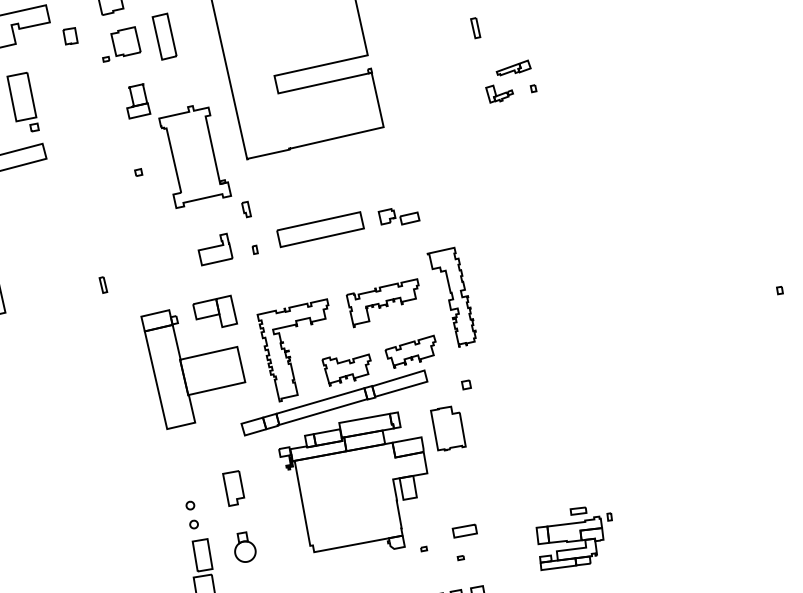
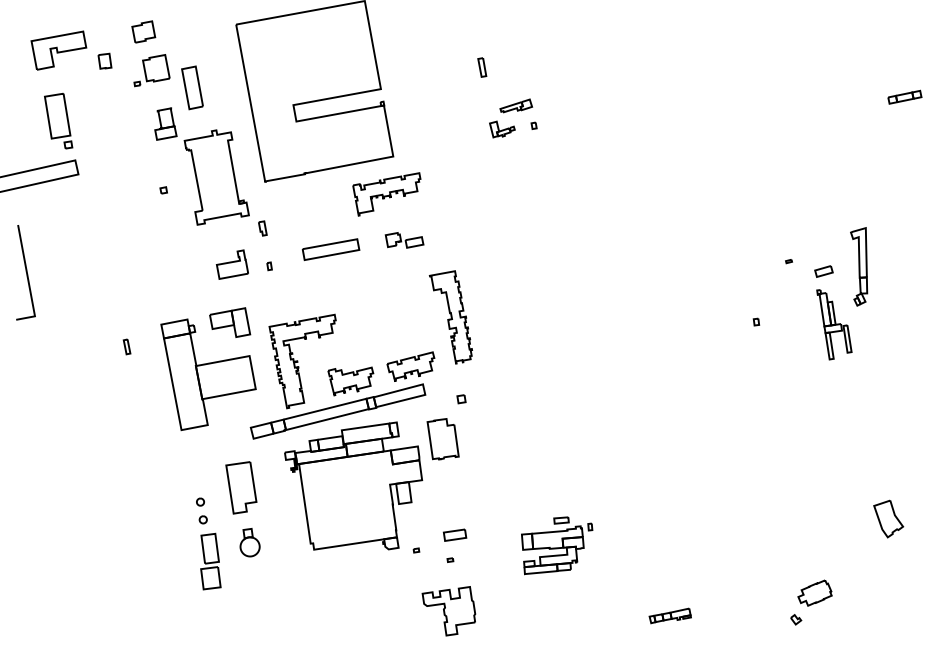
part: (164, 36) -> (192, 87), moved
part: (319, 229) -> (330, 249), size x0.7
part: (102, 284) -> (126, 346), moved
part: (382, 303) -> (386, 194), moved
part: (233, 488) -> (241, 487), size x1.6

